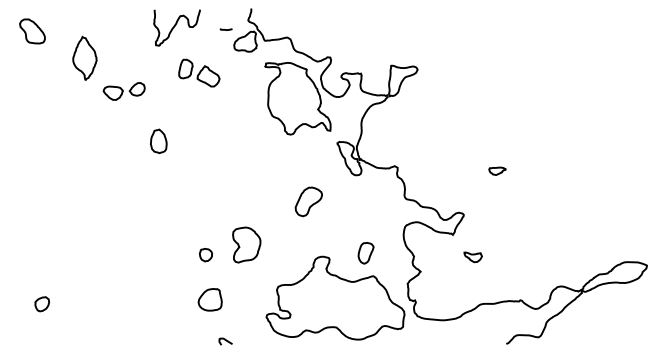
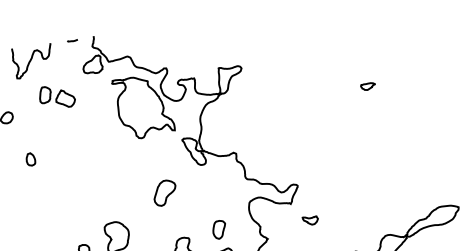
line: (225, 29) -> (72, 40), moved
part: (158, 141) -> (30, 159), size x0.62
part: (497, 170) -> (368, 86), moved

